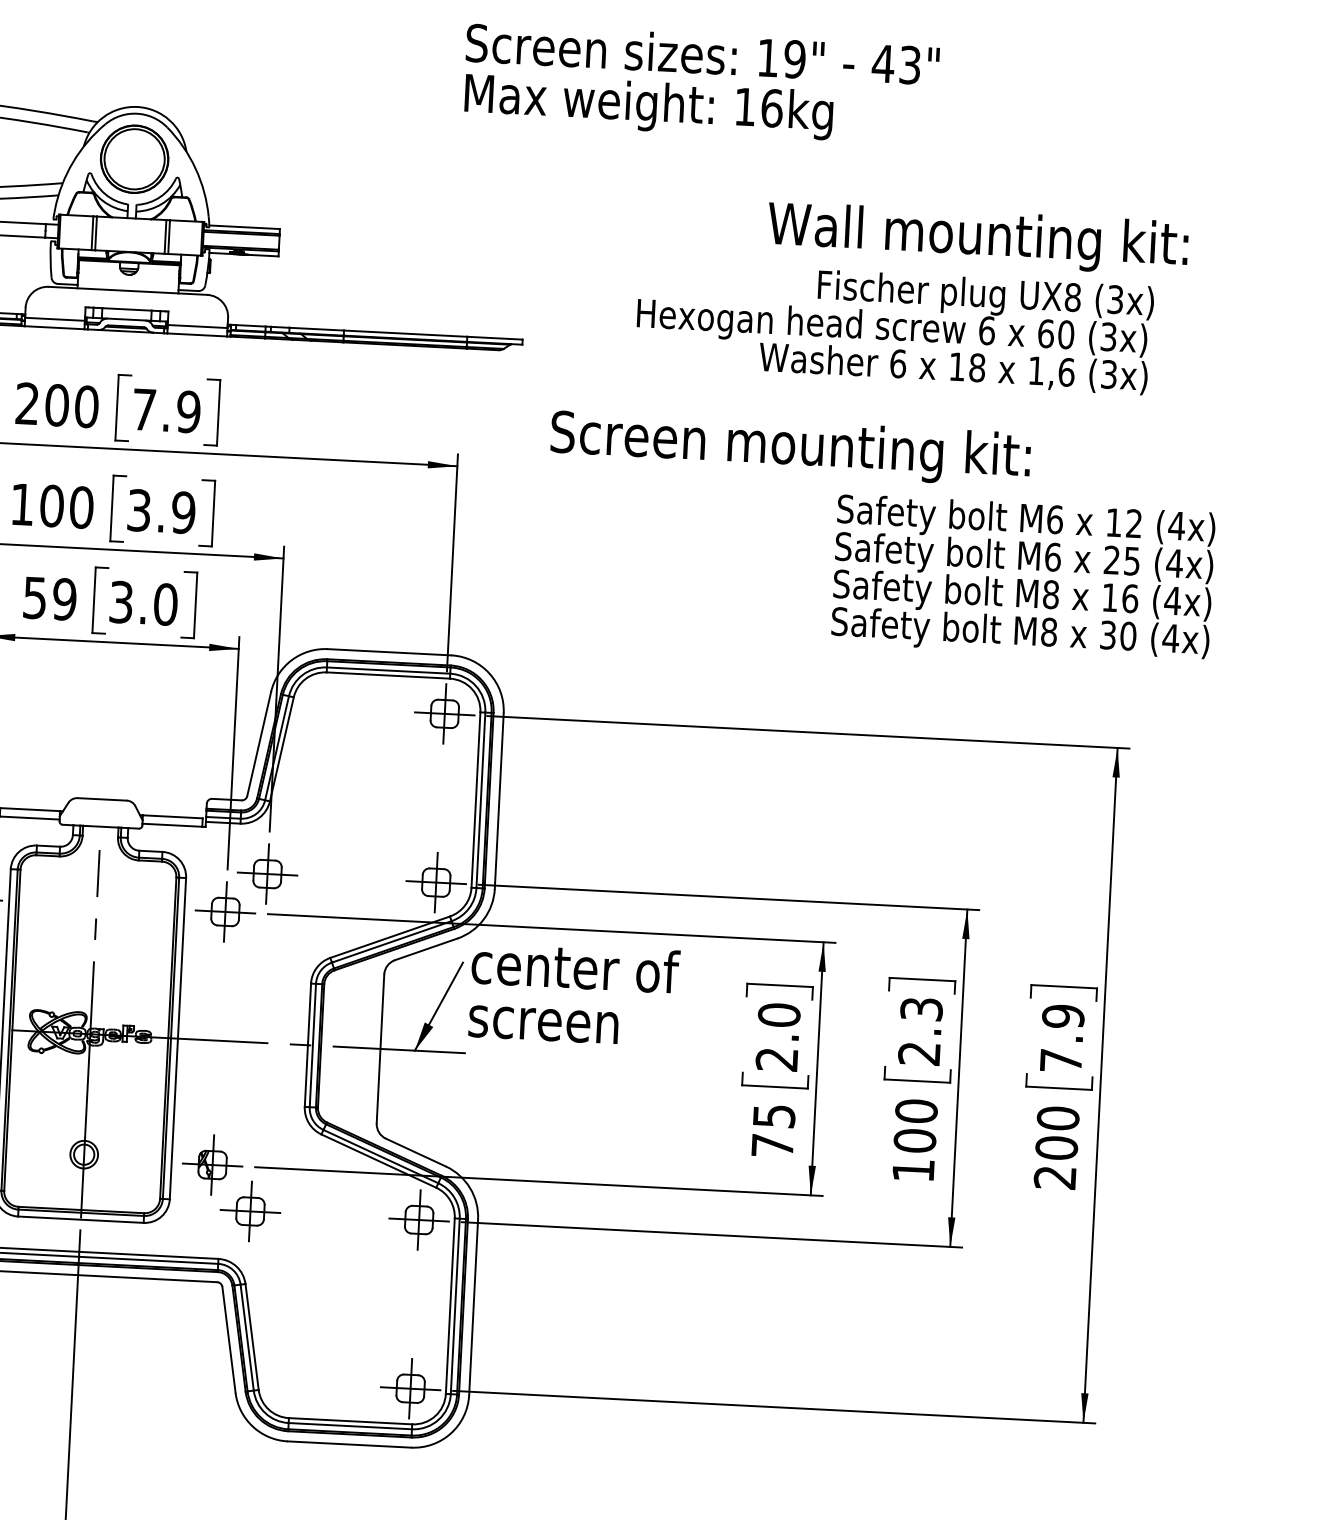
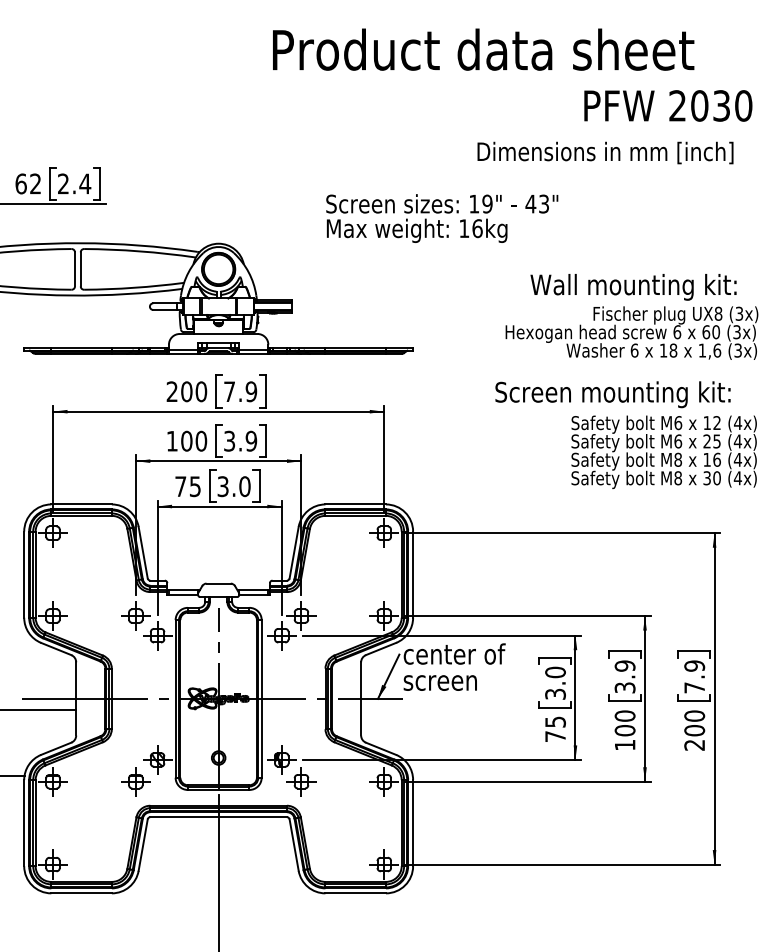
text: (701, 84) -> (442, 218), moved
text: (893, 326) -> (631, 332), moved
text: (789, 447) -> (612, 394), moved
text: (48, 598) -> (187, 486), 59 -> 75
text: (919, 1030) -> (624, 676), 2.3 -> 3.9
text: (777, 1057) -> (555, 693), 2.0 -> 3.0

